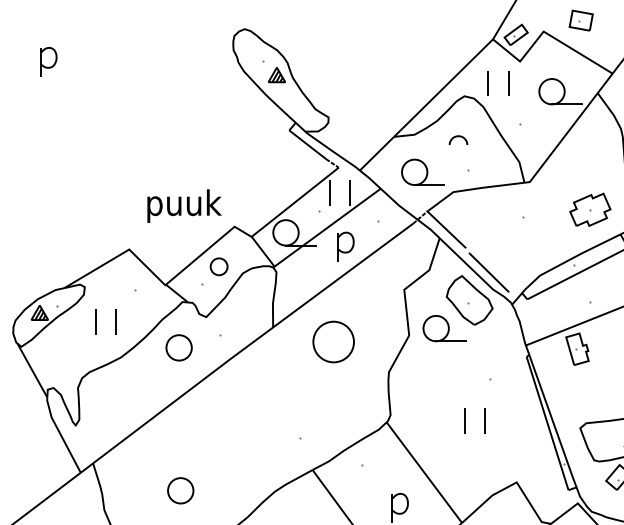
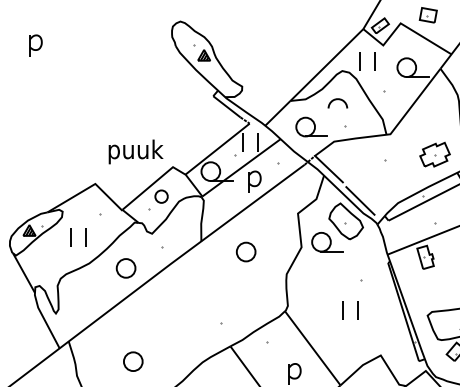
part: (457, 140) -> (337, 103), size x1.43
part: (334, 341) -> (246, 251), size x0.62
part: (178, 348) -> (125, 268), moved

